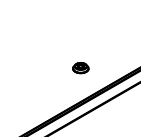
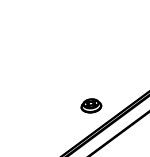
part: (80, 68) -> (90, 106), moved

